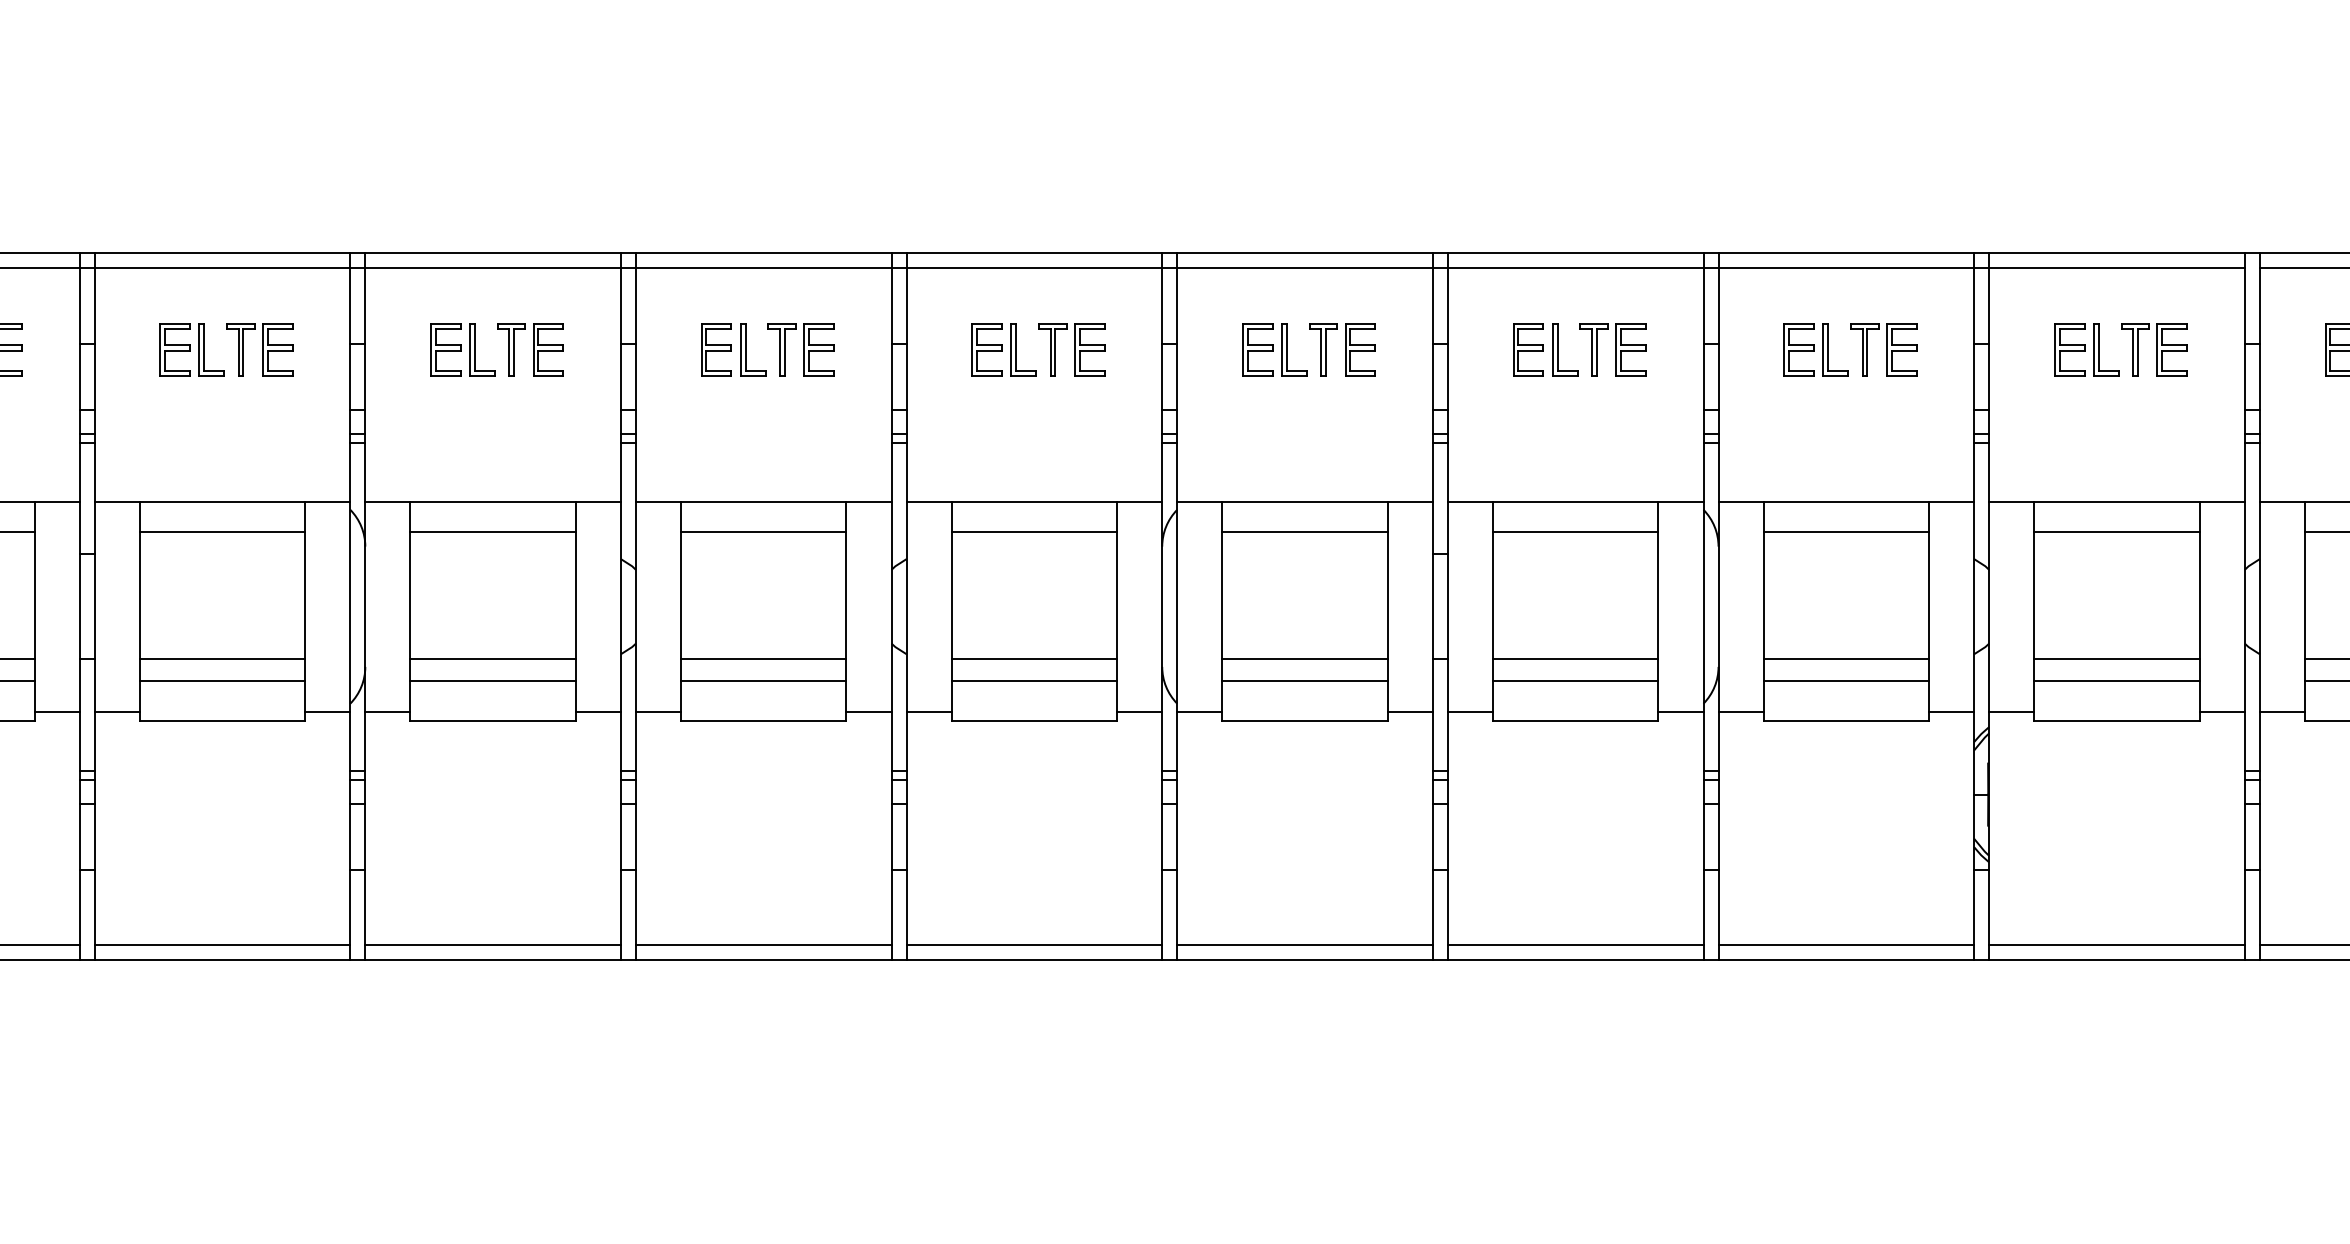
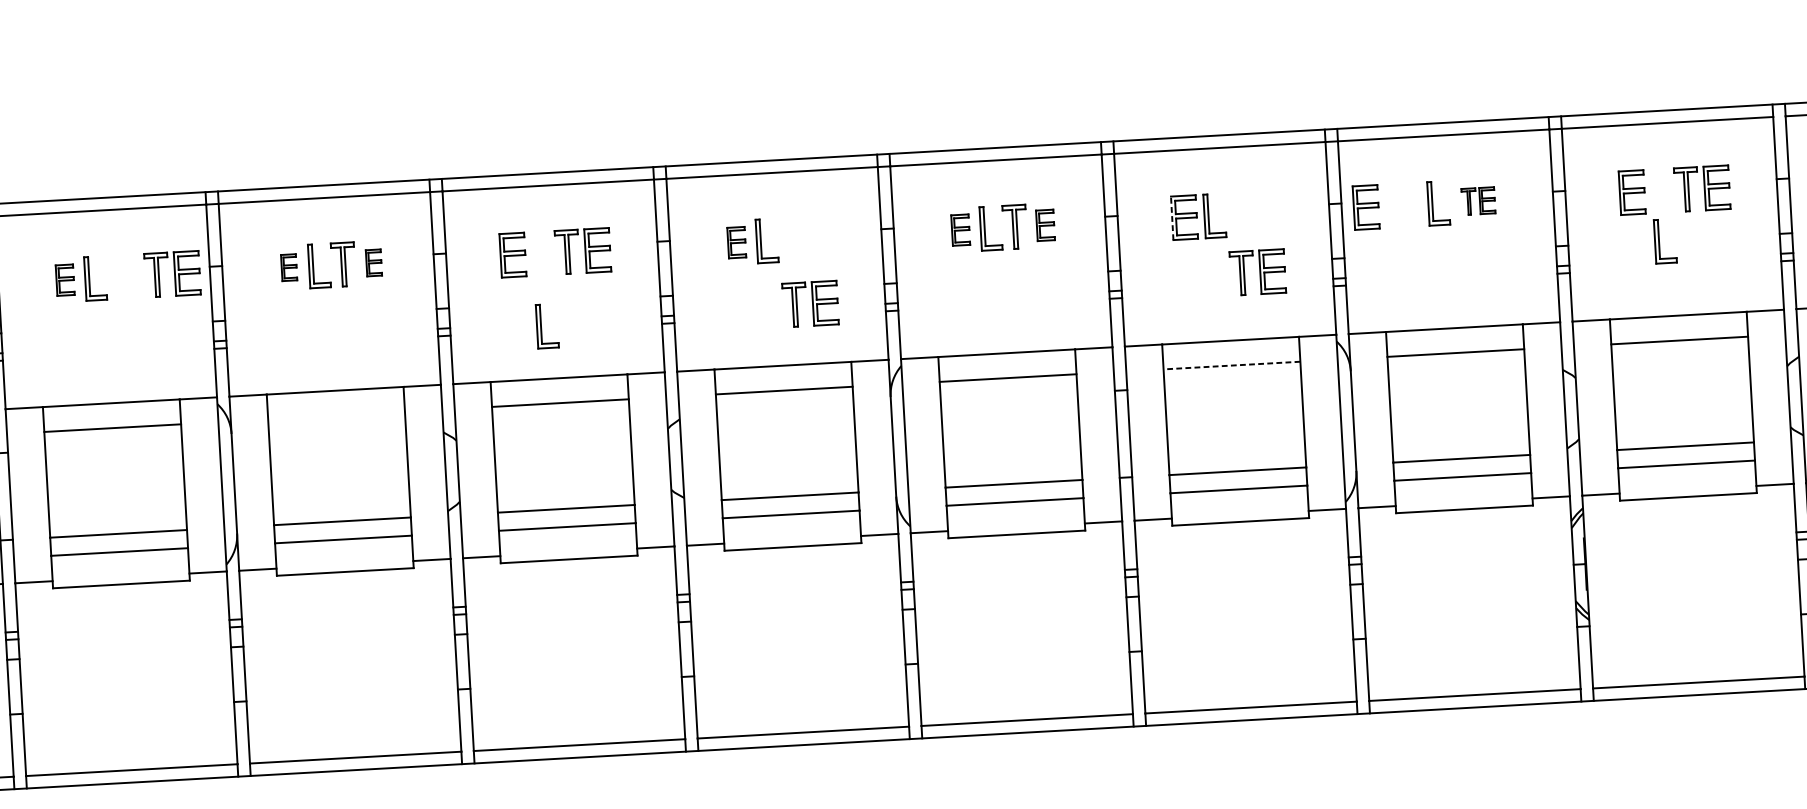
part: (174, 349) -> (64, 279), size x0.7
part: (259, 349) -> (172, 273), moved
part: (445, 349) -> (288, 267), size x0.6
part: (548, 349) -> (373, 262), size x0.6
part: (746, 349) -> (541, 326), moved
part: (986, 349) -> (736, 242), size x0.7
part: (1071, 349) -> (810, 303), moved
part: (1257, 349) -> (960, 229), size x0.7
part: (1360, 349) -> (1045, 224), size x0.7
line: (1513, 349) -> (1172, 217), solid -> dashed
part: (1612, 349) -> (1257, 271), moved
part: (1798, 349) -> (1365, 207), moved
part: (1883, 349) -> (1478, 200), size x0.6
part: (2099, 349) -> (1659, 241), moved
line: (492, 531) -> (336, 415), removed
line: (1575, 531) -> (1231, 365), solid -> dashed

